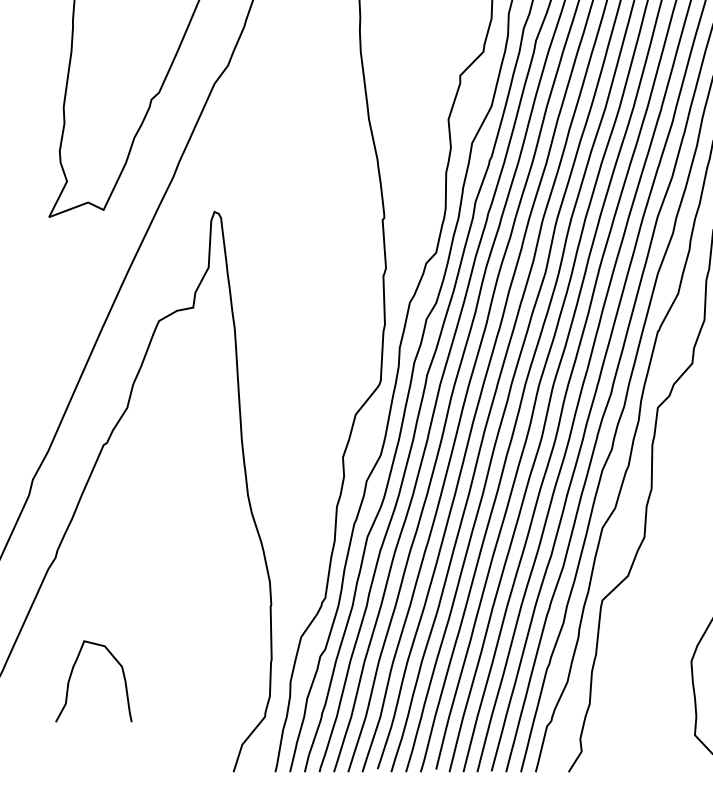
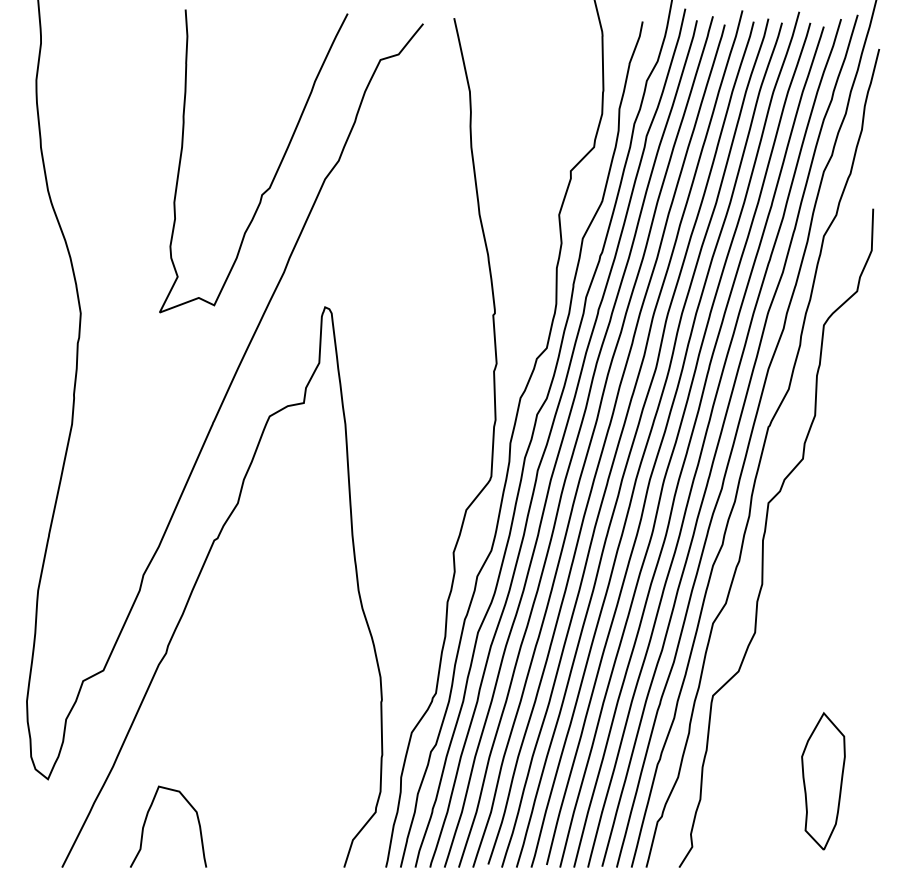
curve: (71, 675) -> (146, 820), moved

